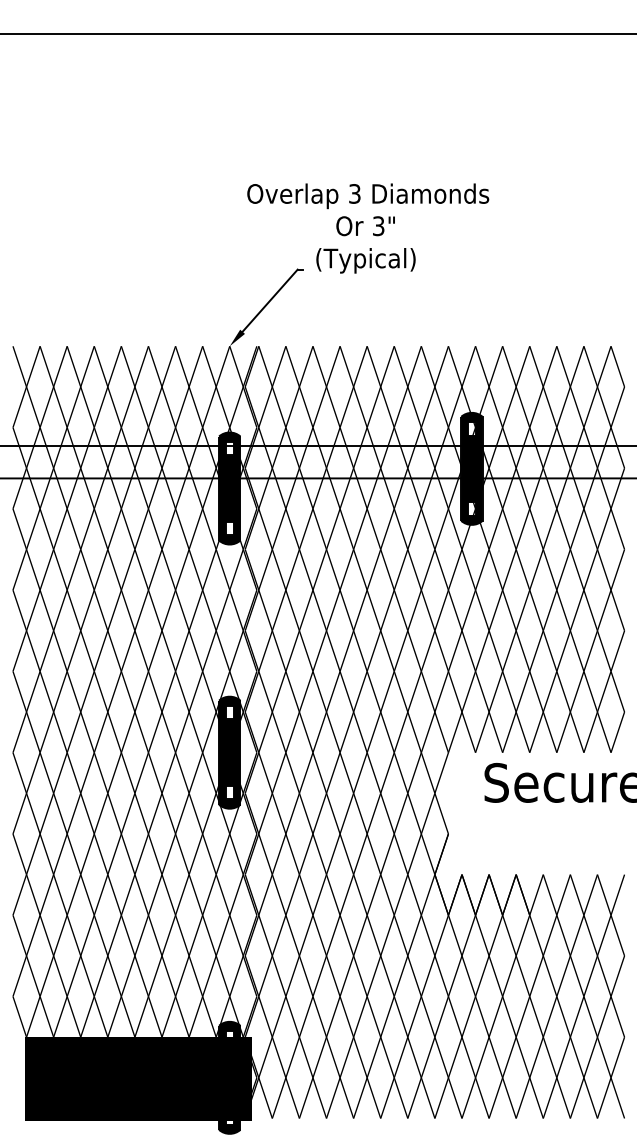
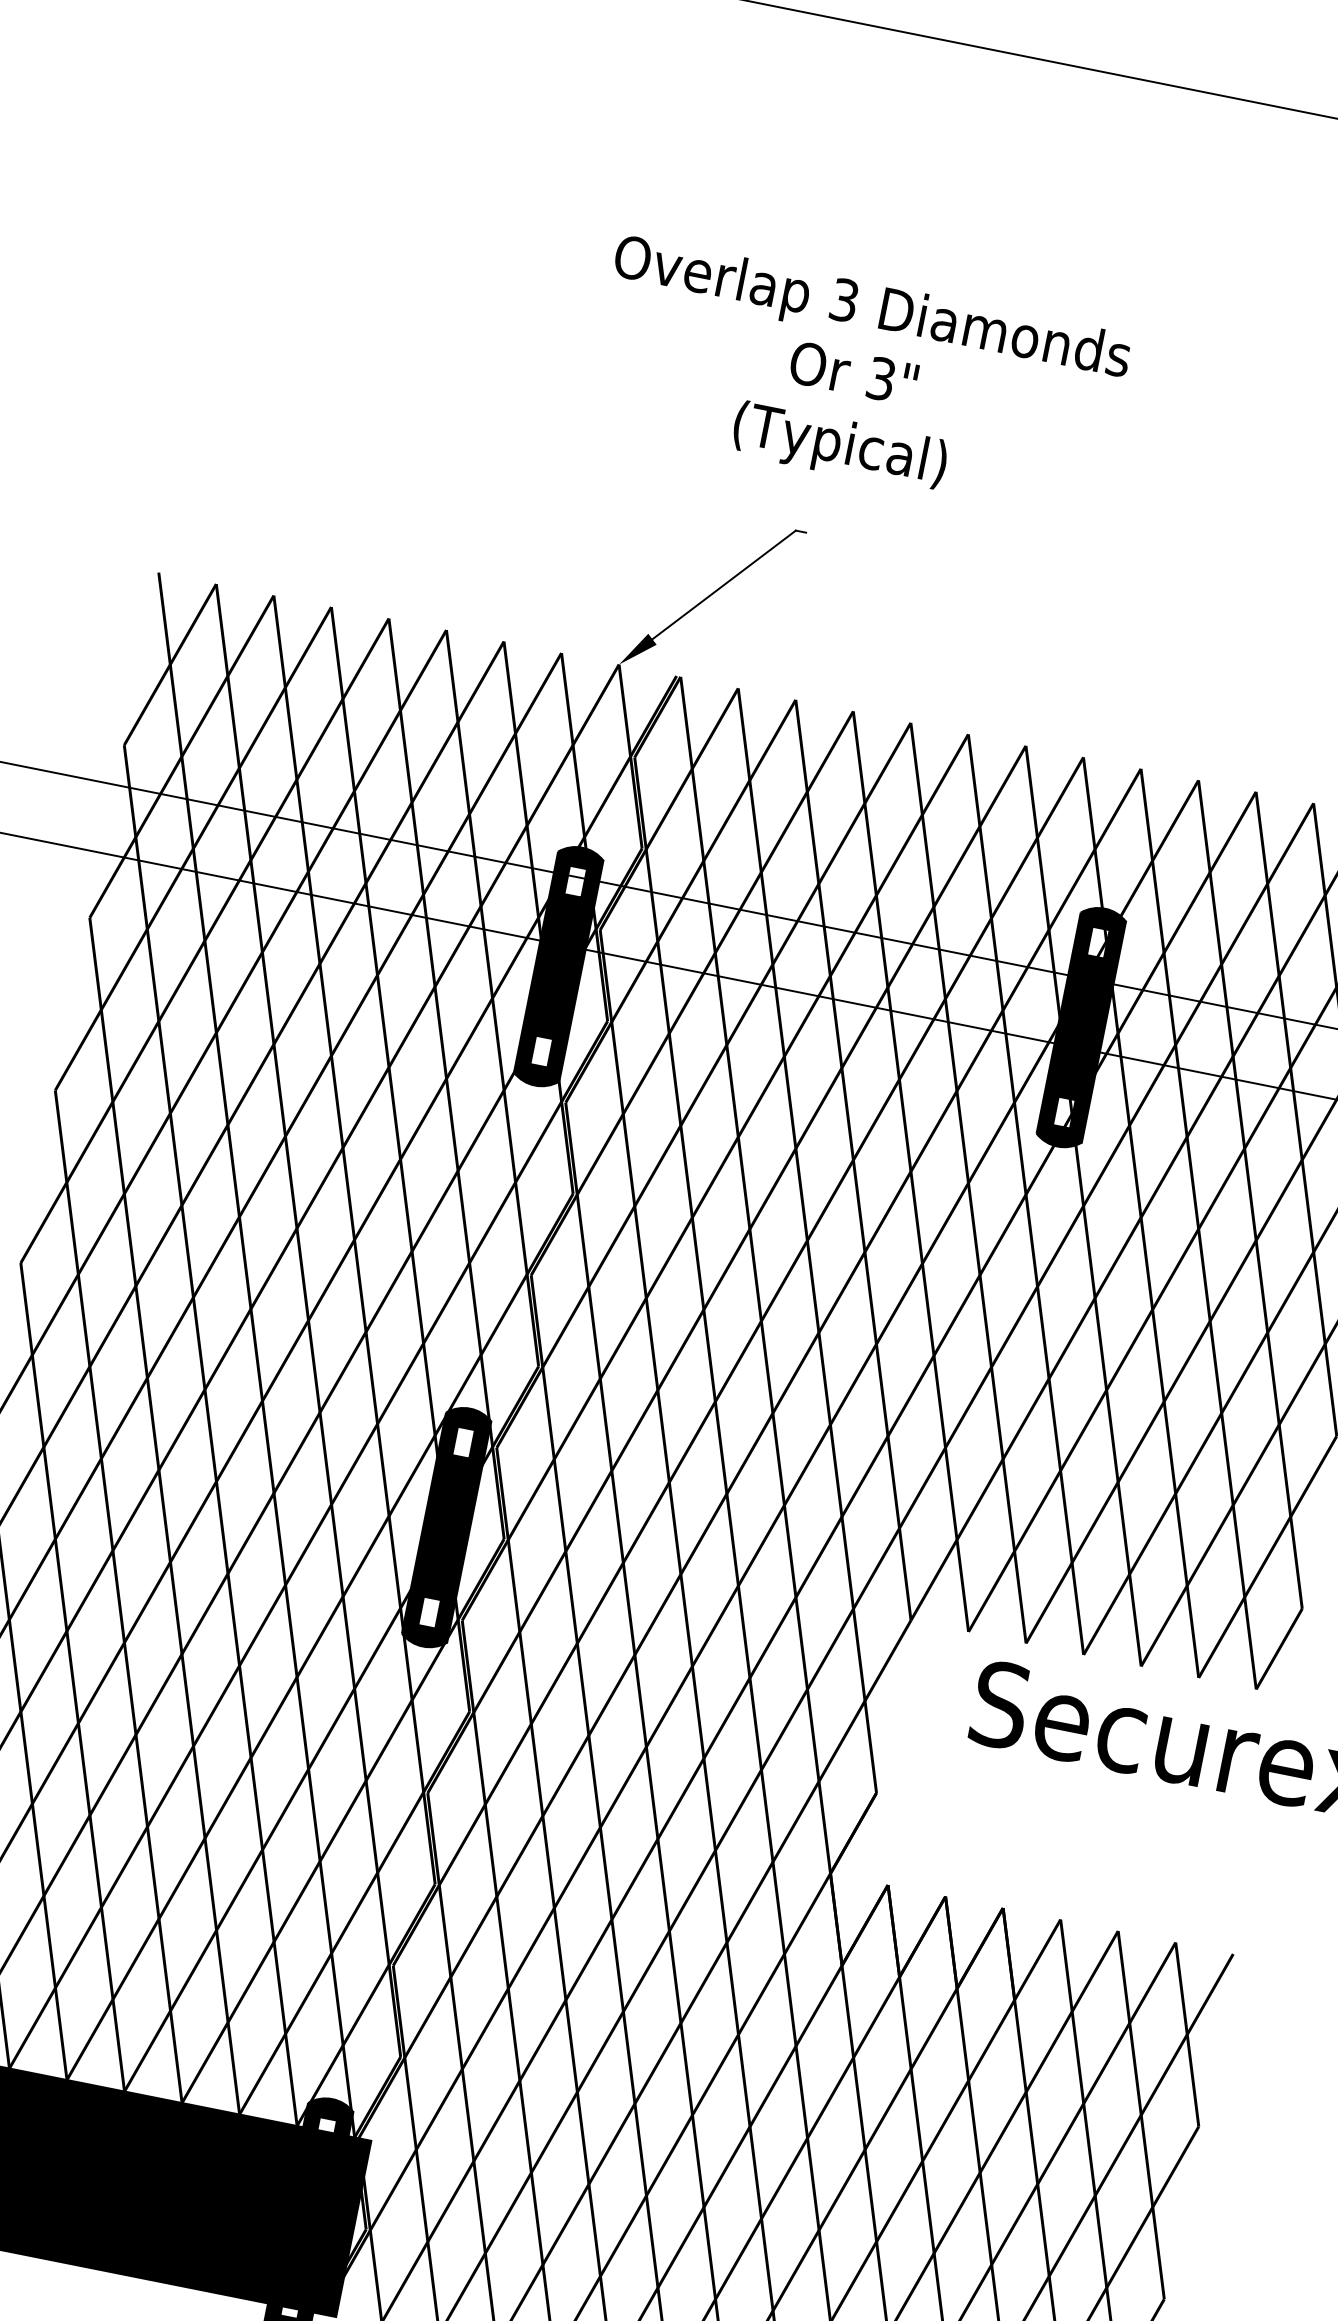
text: (368, 228) -> (858, 379), moved

